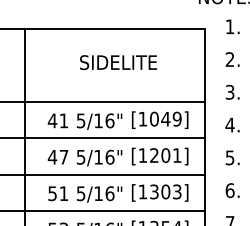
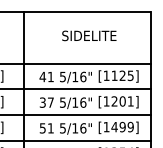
text: (165, 118) -> (122, 75), [1049] -> [1125]
text: (52, 156) -> (42, 102), 47 -> 37
text: (165, 191) -> (122, 126), [1303] -> [1499]

